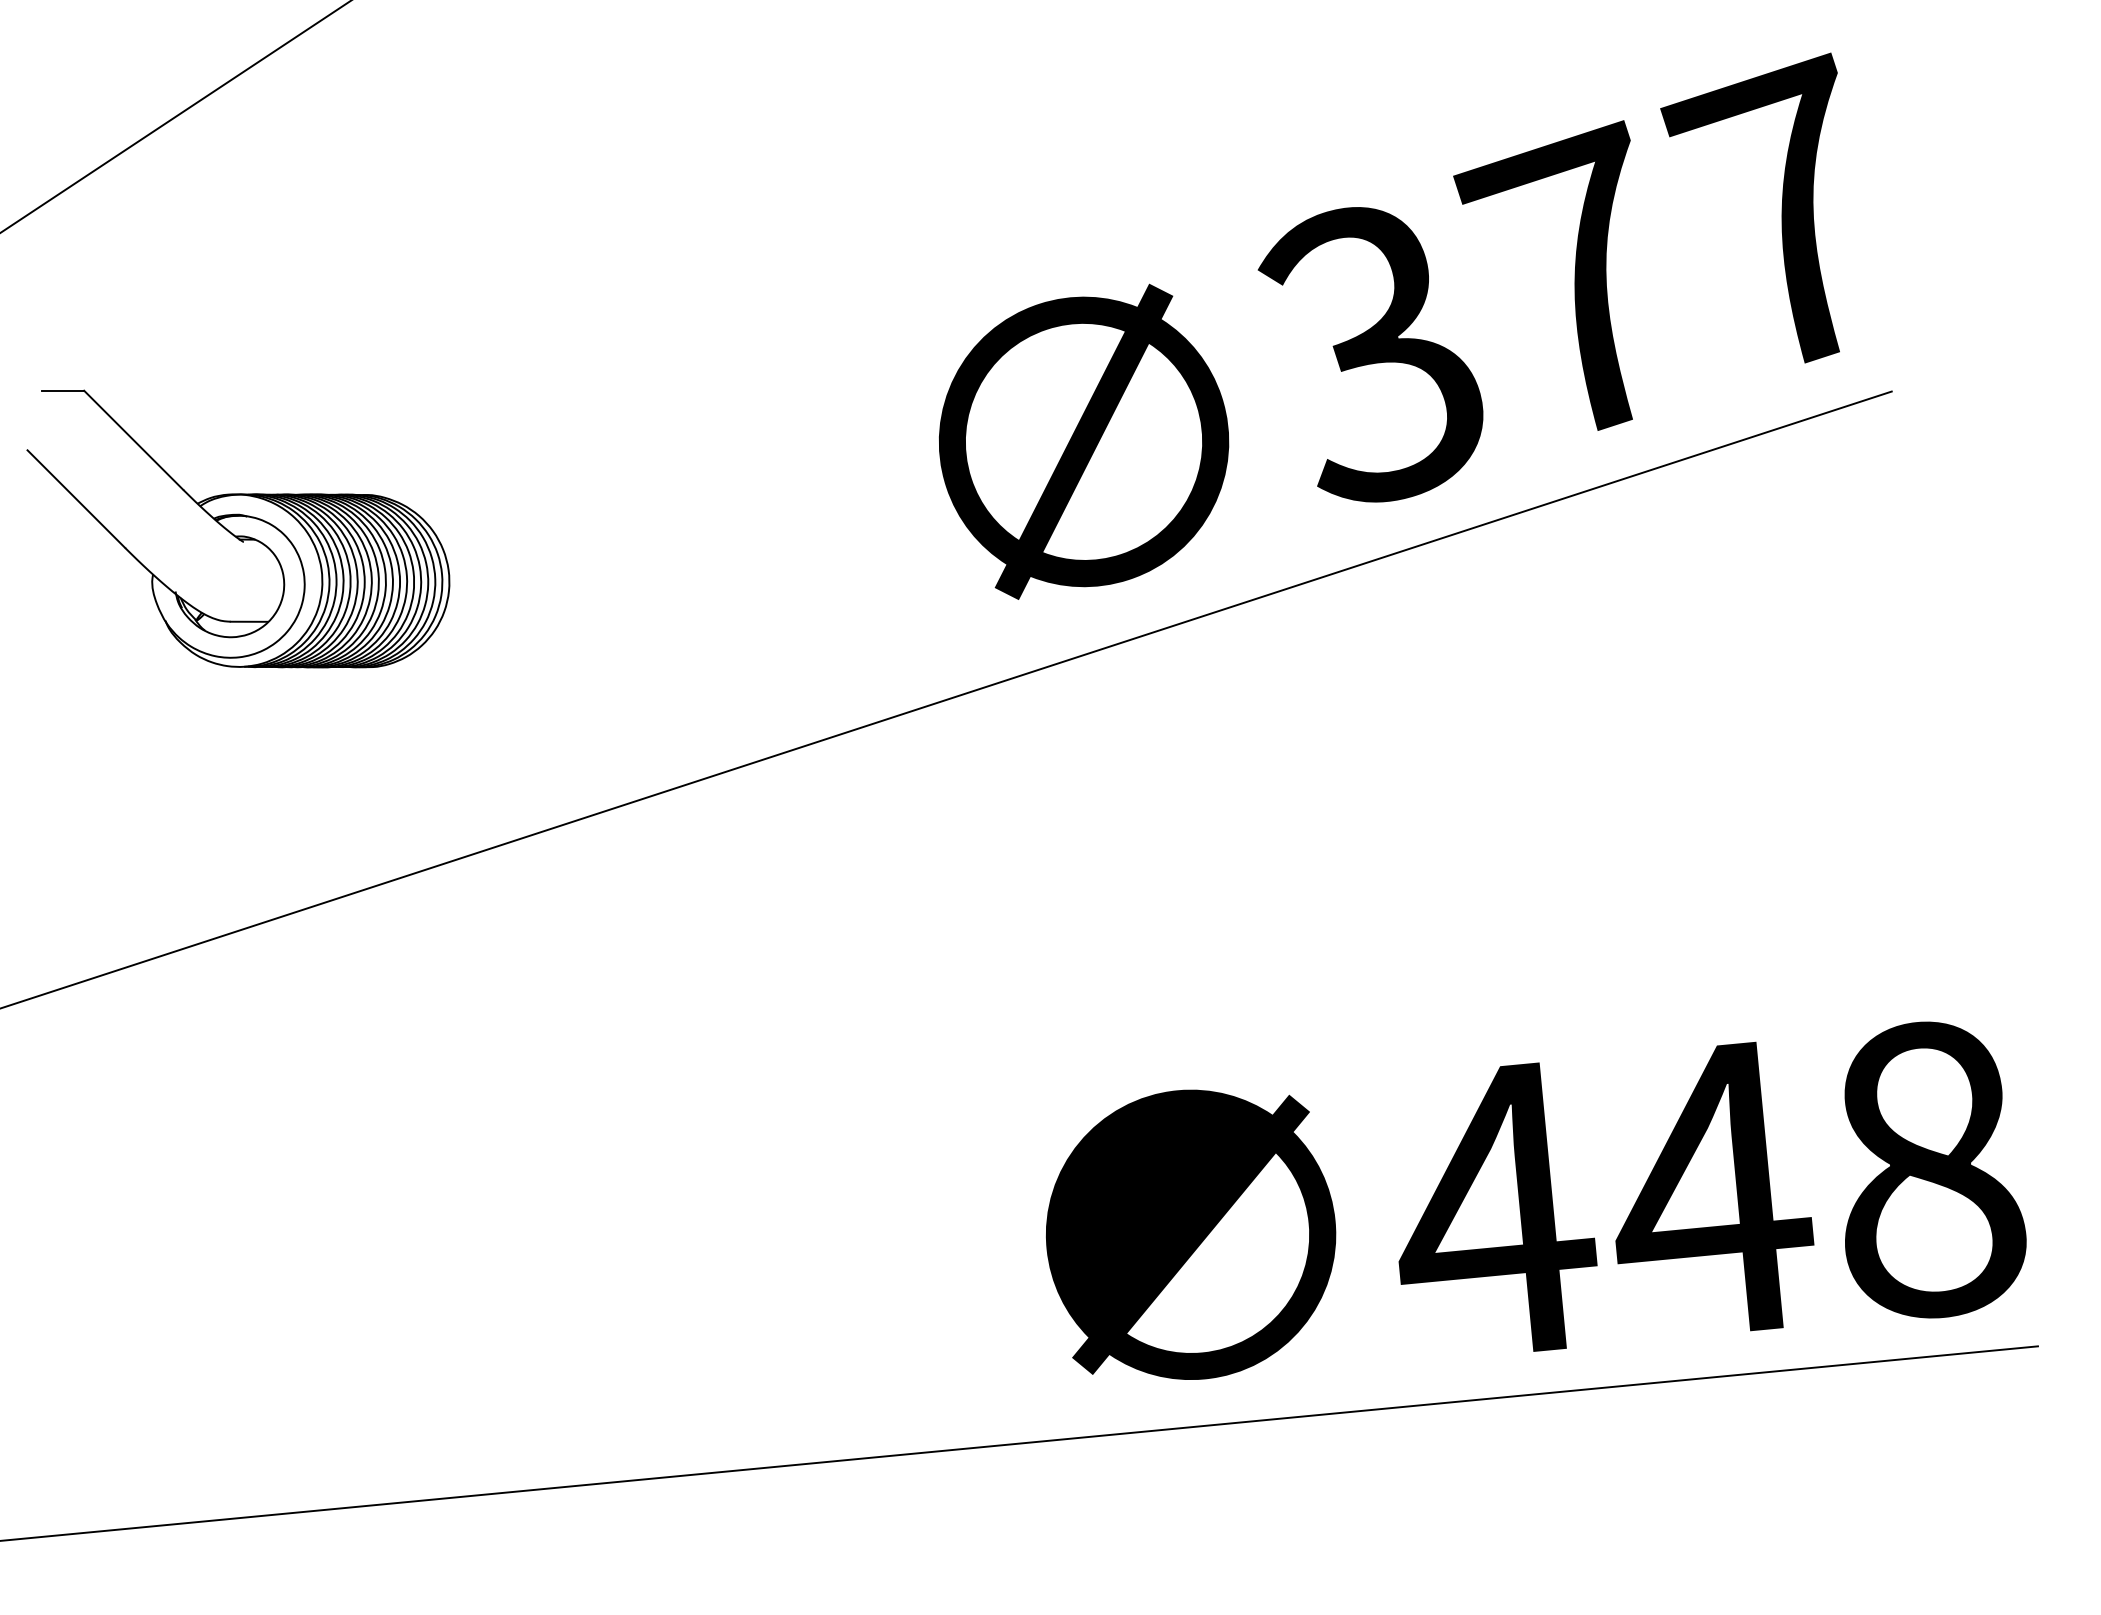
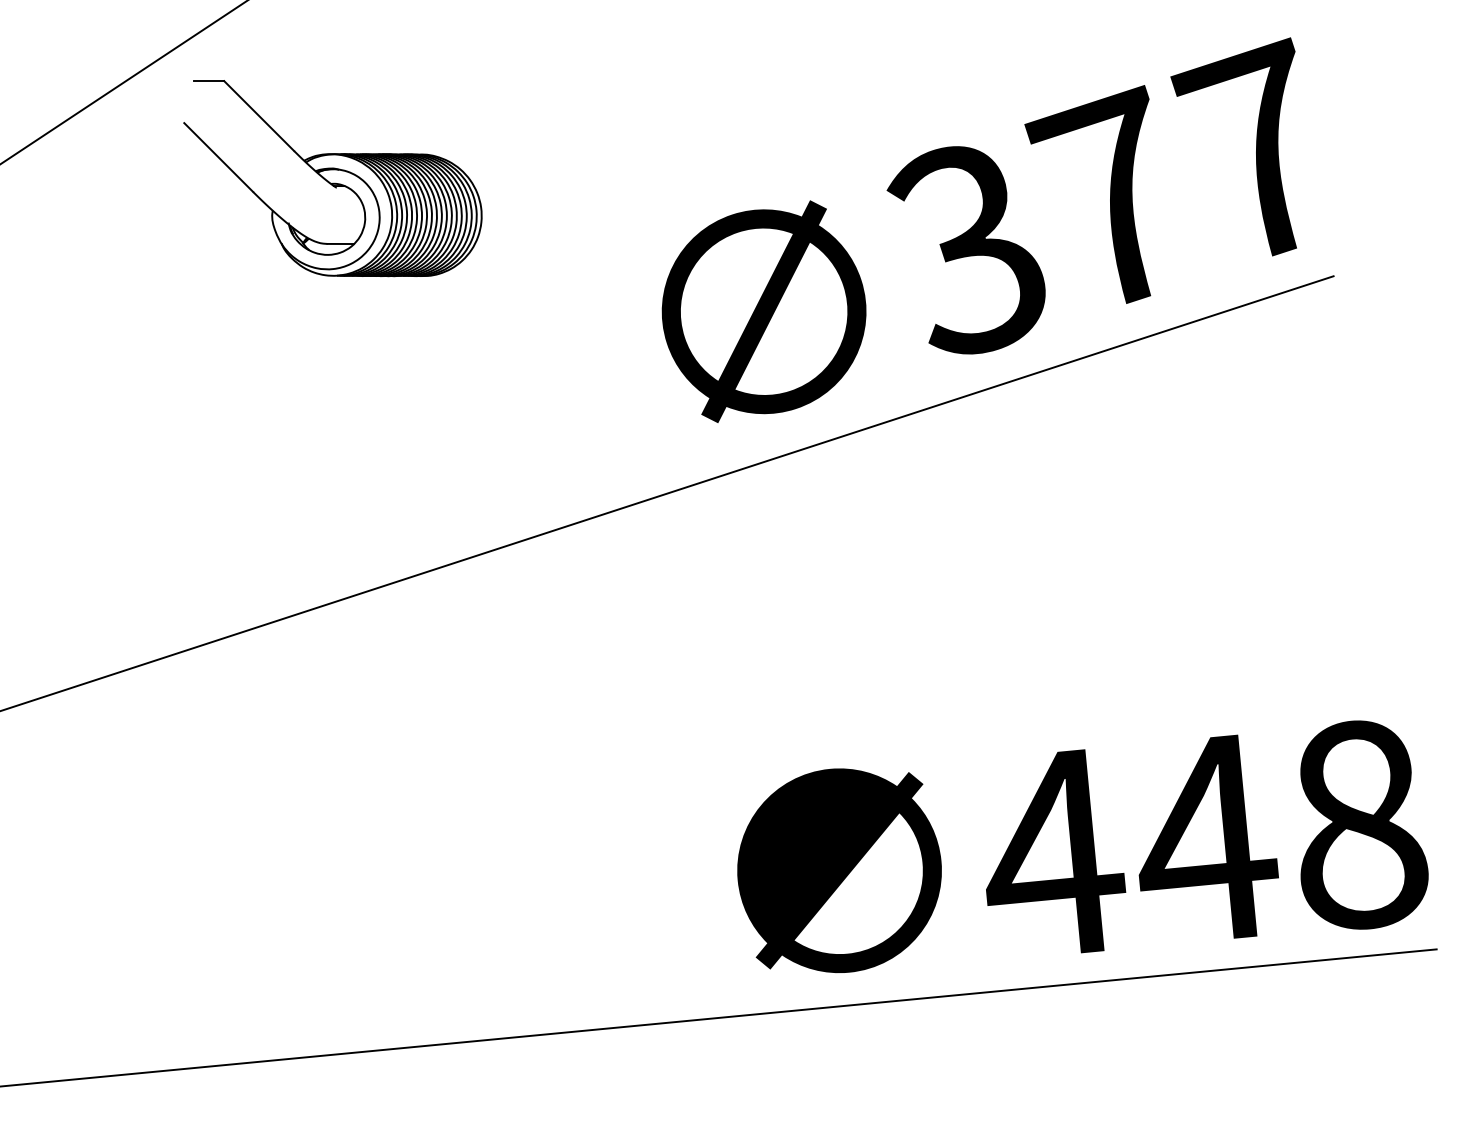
part: (238, 528) -> (333, 178), moved

